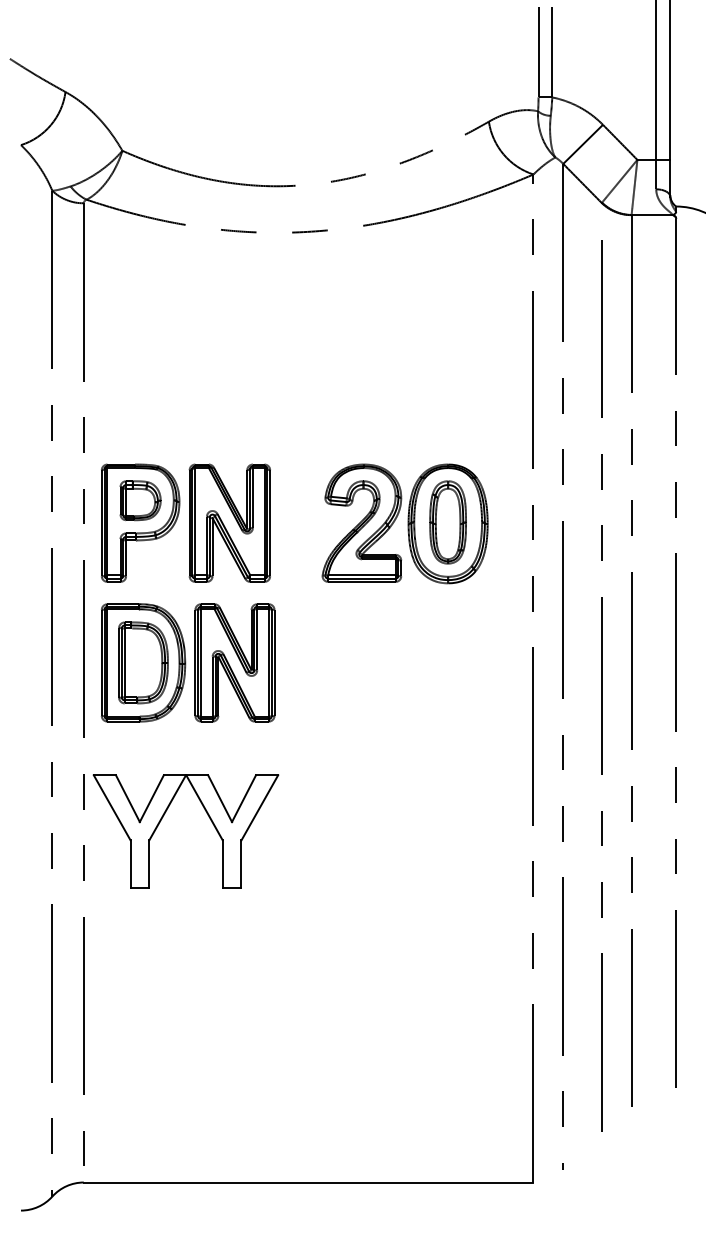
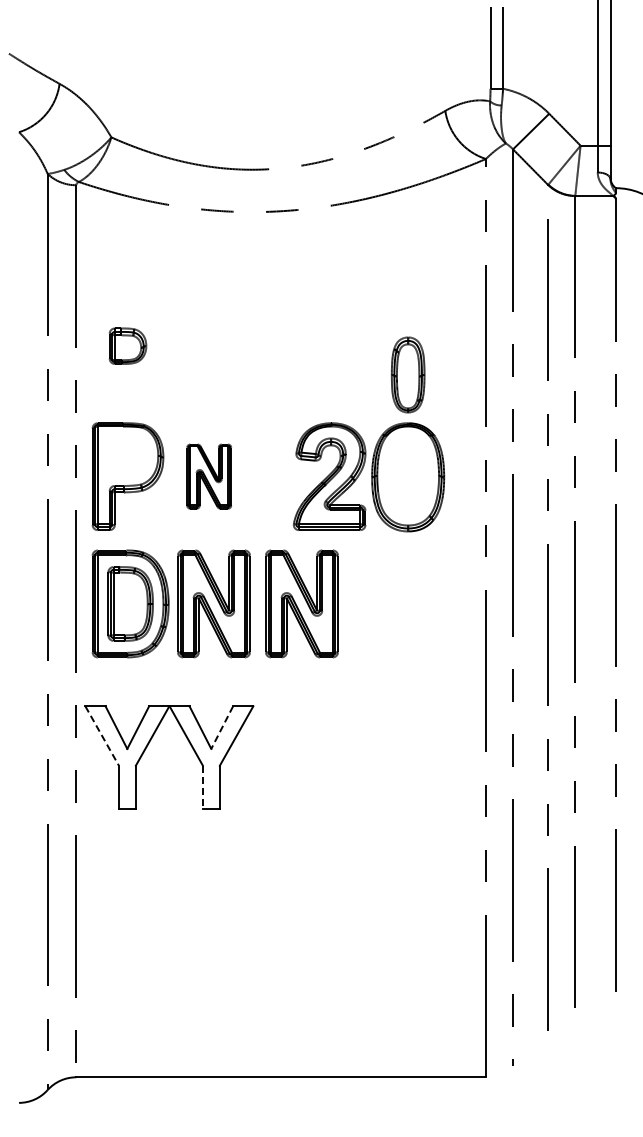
part: (140, 499) -> (127, 345), moved
part: (448, 521) -> (408, 374), moved
part: (228, 523) -> (208, 476), size x0.6
part: (331, 662) -> (301, 603), added
line: (244, 798) -> (222, 727), solid -> dashed
line: (112, 808) -> (102, 736), solid -> dashed
line: (222, 864) -> (202, 787), solid -> dashed

